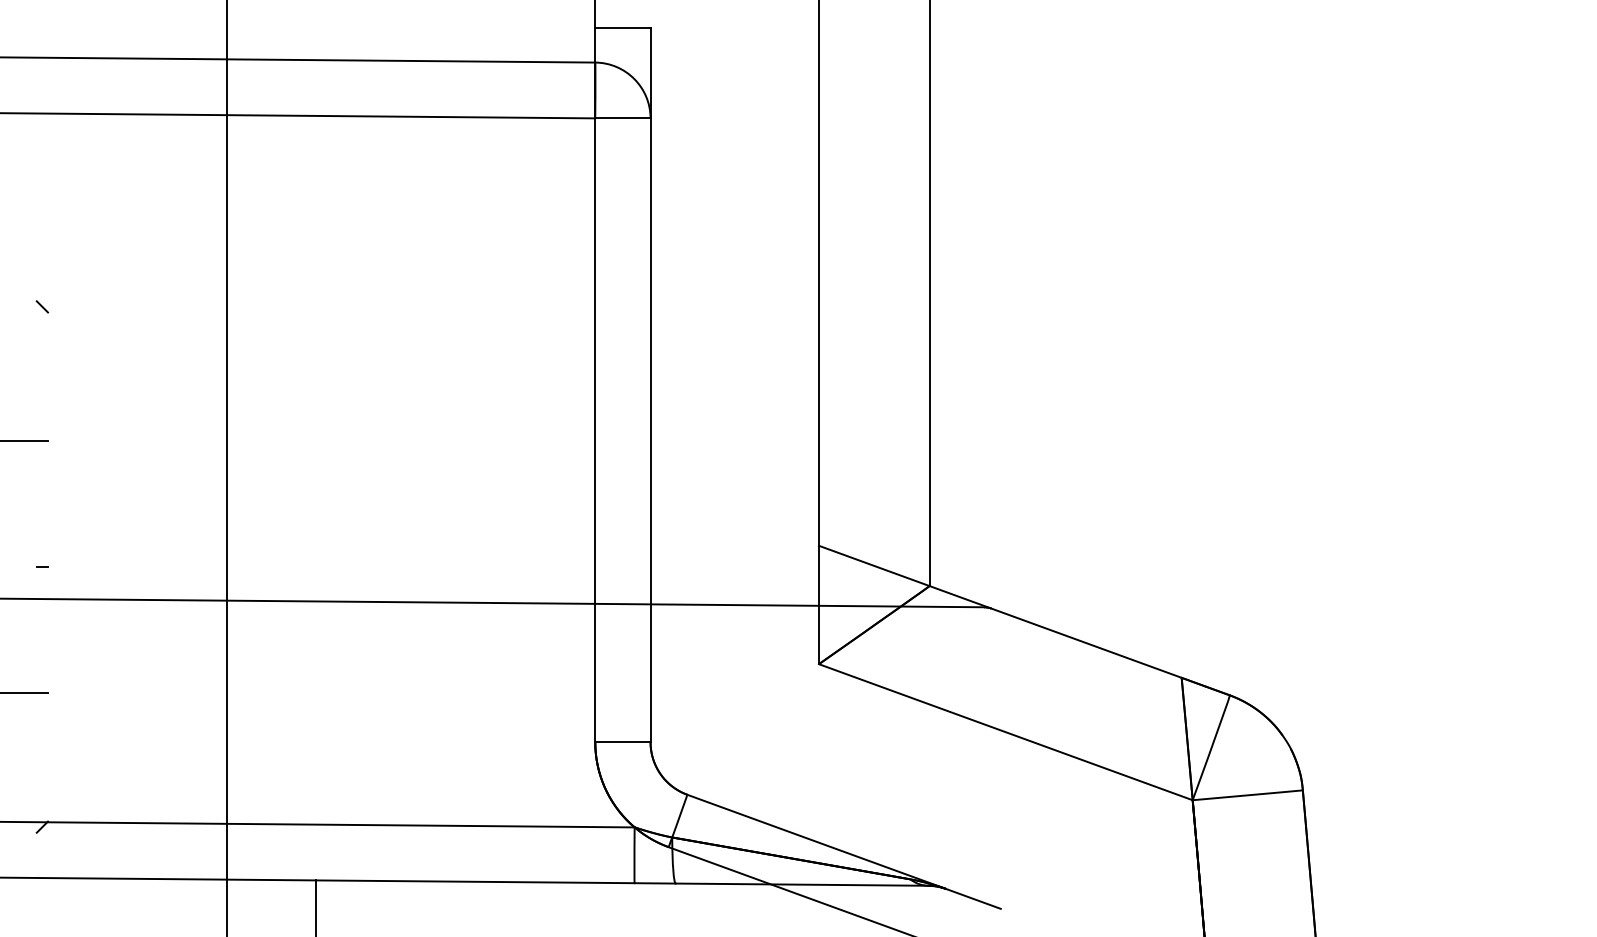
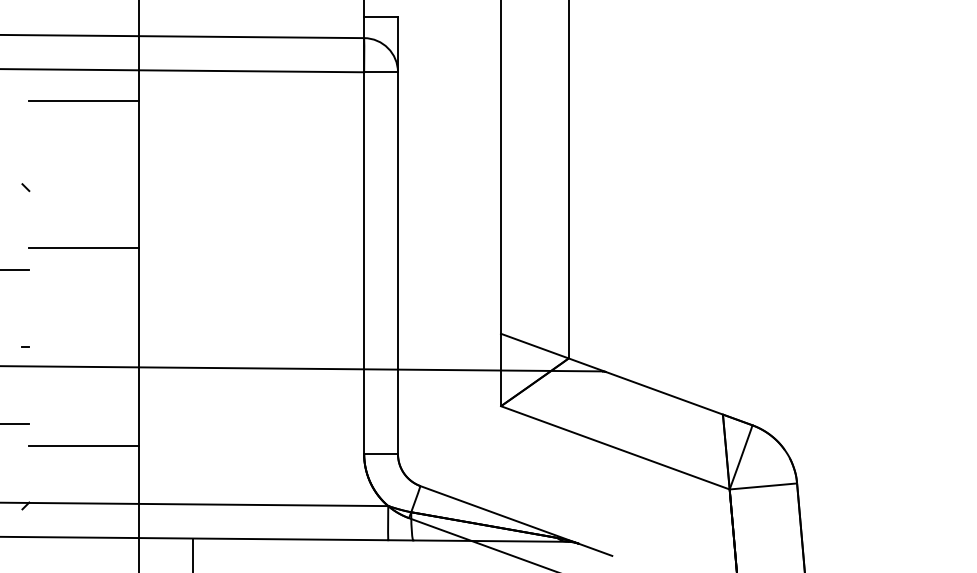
line: (136, 166) -> (83, 101), added
line: (136, 404) -> (83, 247), added
line: (136, 728) -> (83, 445), added

